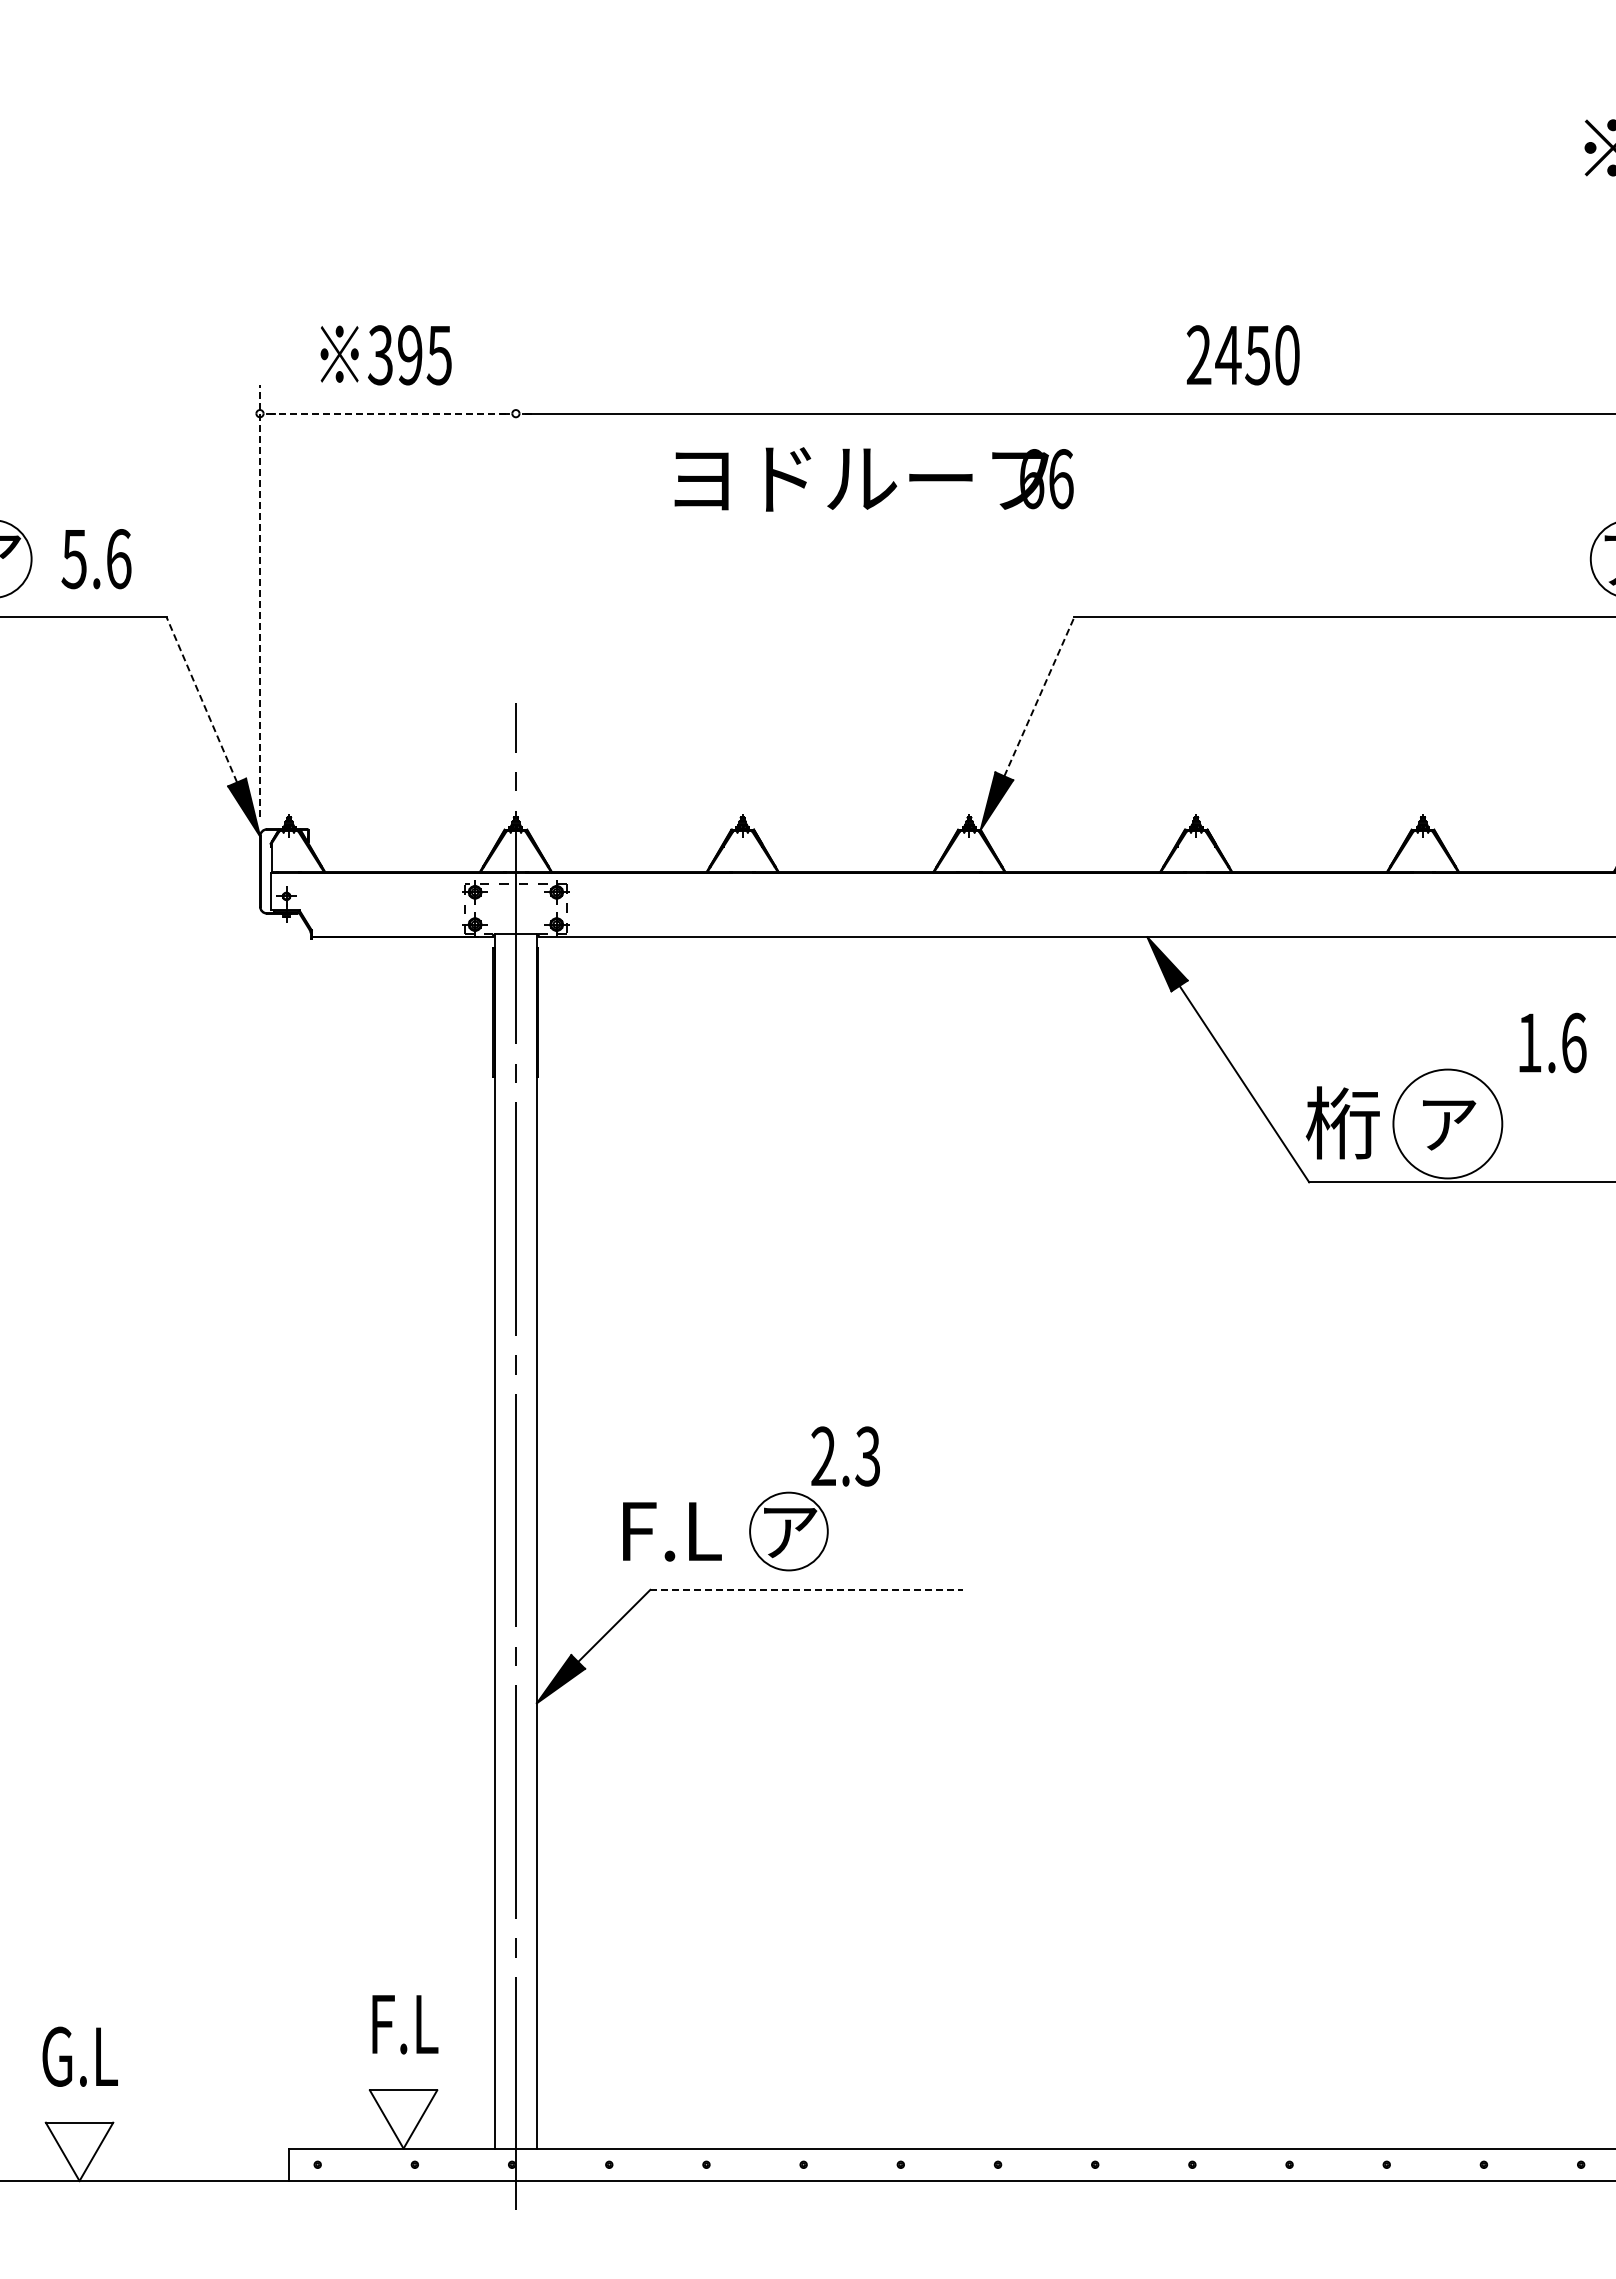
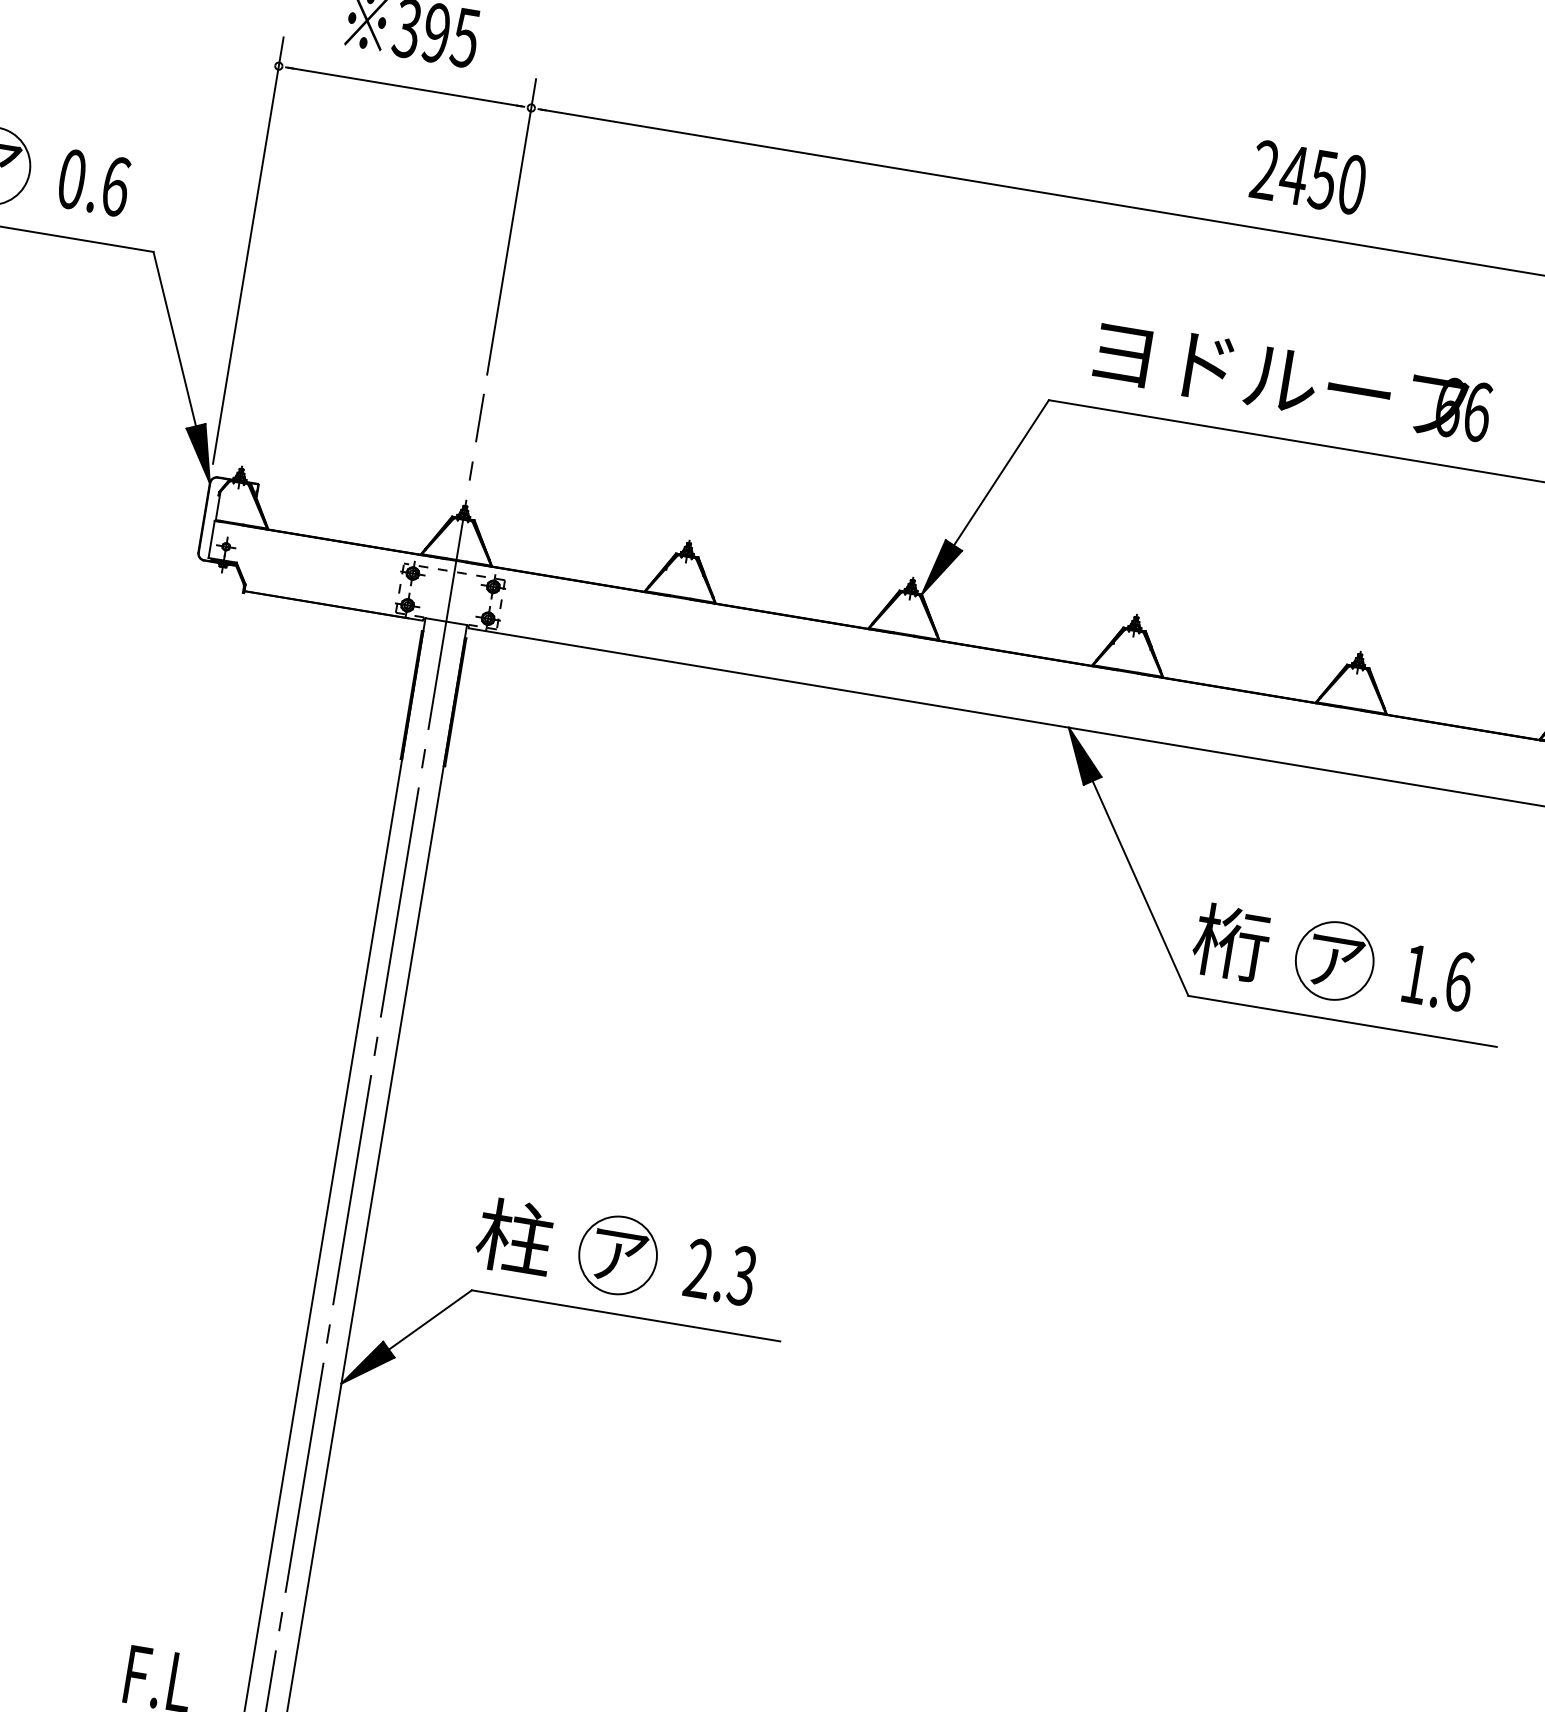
text: (1242, 355) -> (1307, 177), moved
line: (387, 413) -> (404, 86), dashed -> solid
text: (873, 479) -> (1292, 381), moved
line: (515, 533) -> (511, 226), added
text: (73, 559) -> (71, 179), 5.6 -> 0.6
line: (260, 600) -> (248, 250), dashed -> solid
line: (1039, 696) -> (1001, 472), dashed -> solid
line: (201, 699) -> (174, 338), dashed -> solid
text: (1552, 1042) -> (1438, 977), moved
circle: (1447, 1123) -> (1334, 960), size x0.71
text: (845, 1456) -> (720, 1272), moved
text: (672, 1529) -> (503, 1234), F.L -> 柱
line: (807, 1589) -> (626, 1315), dashed -> solid

